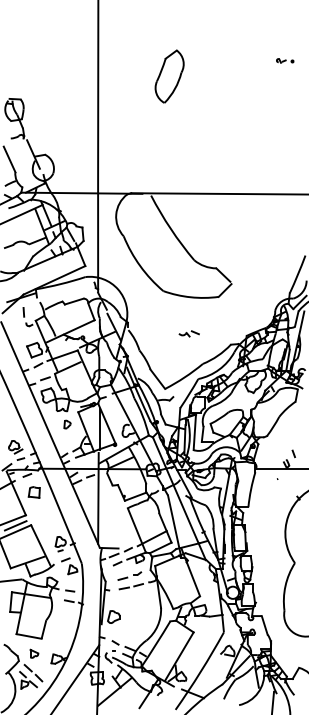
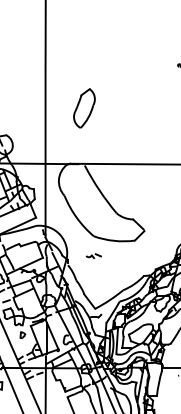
part: (169, 76) -> (84, 108), moved
part: (188, 333) -> (93, 255), moved

